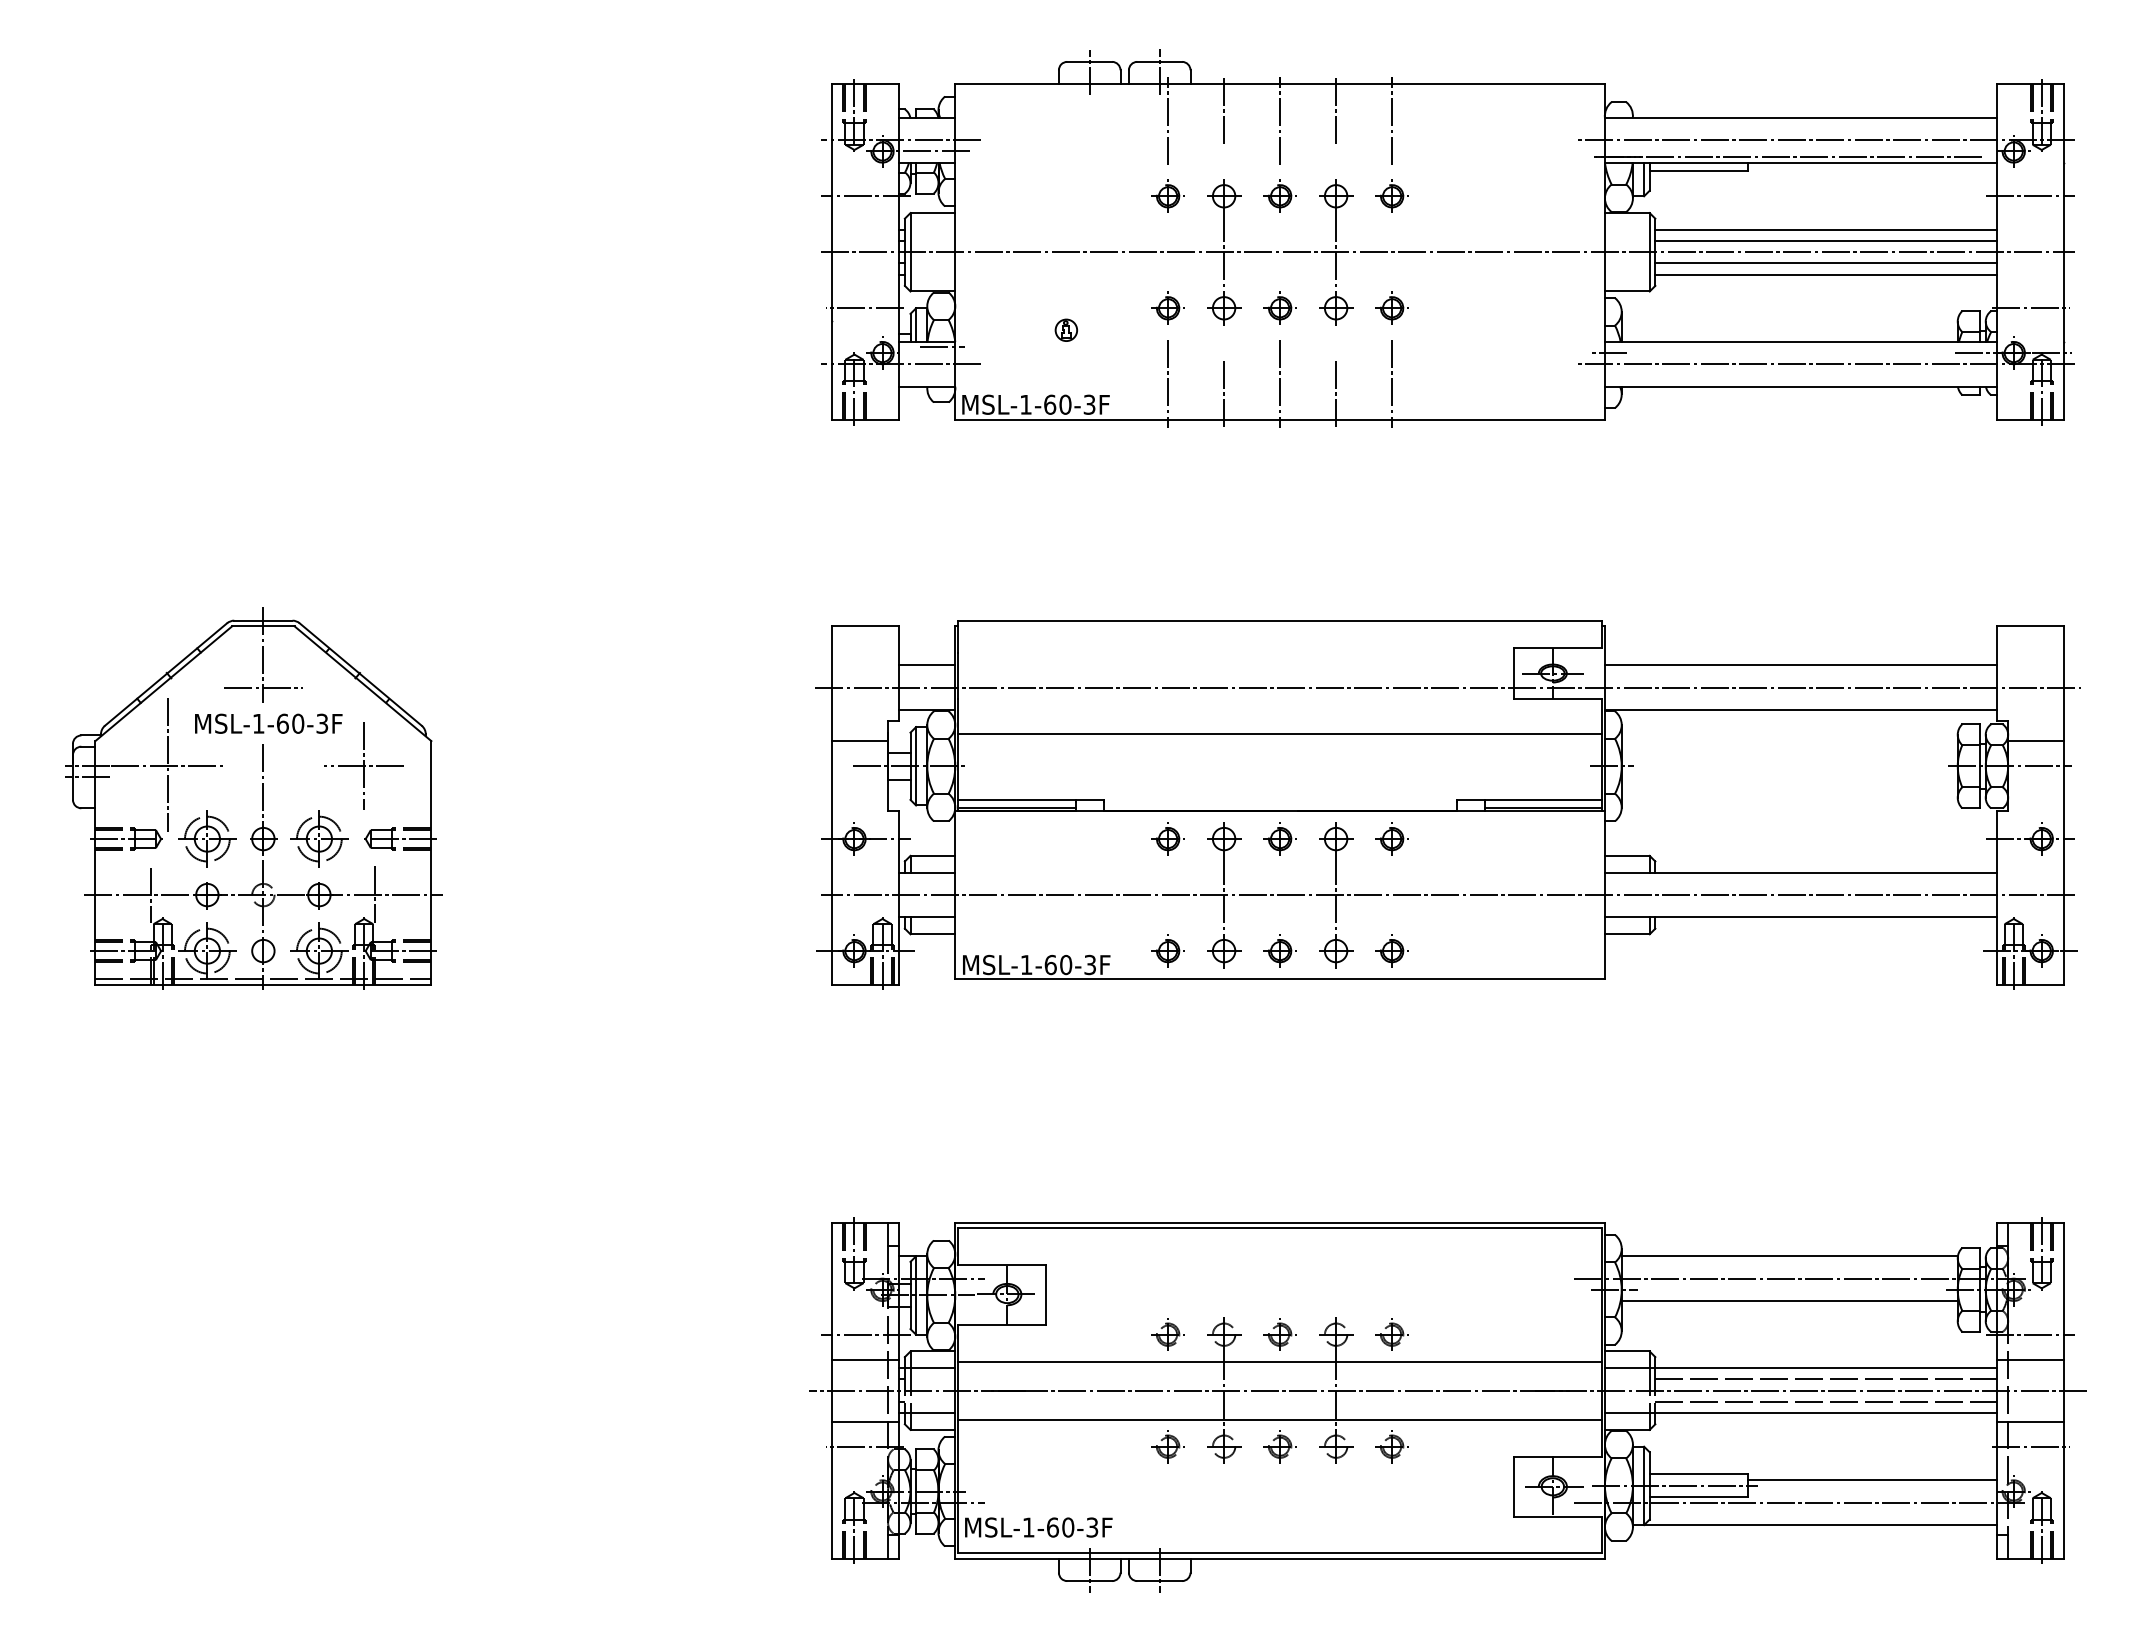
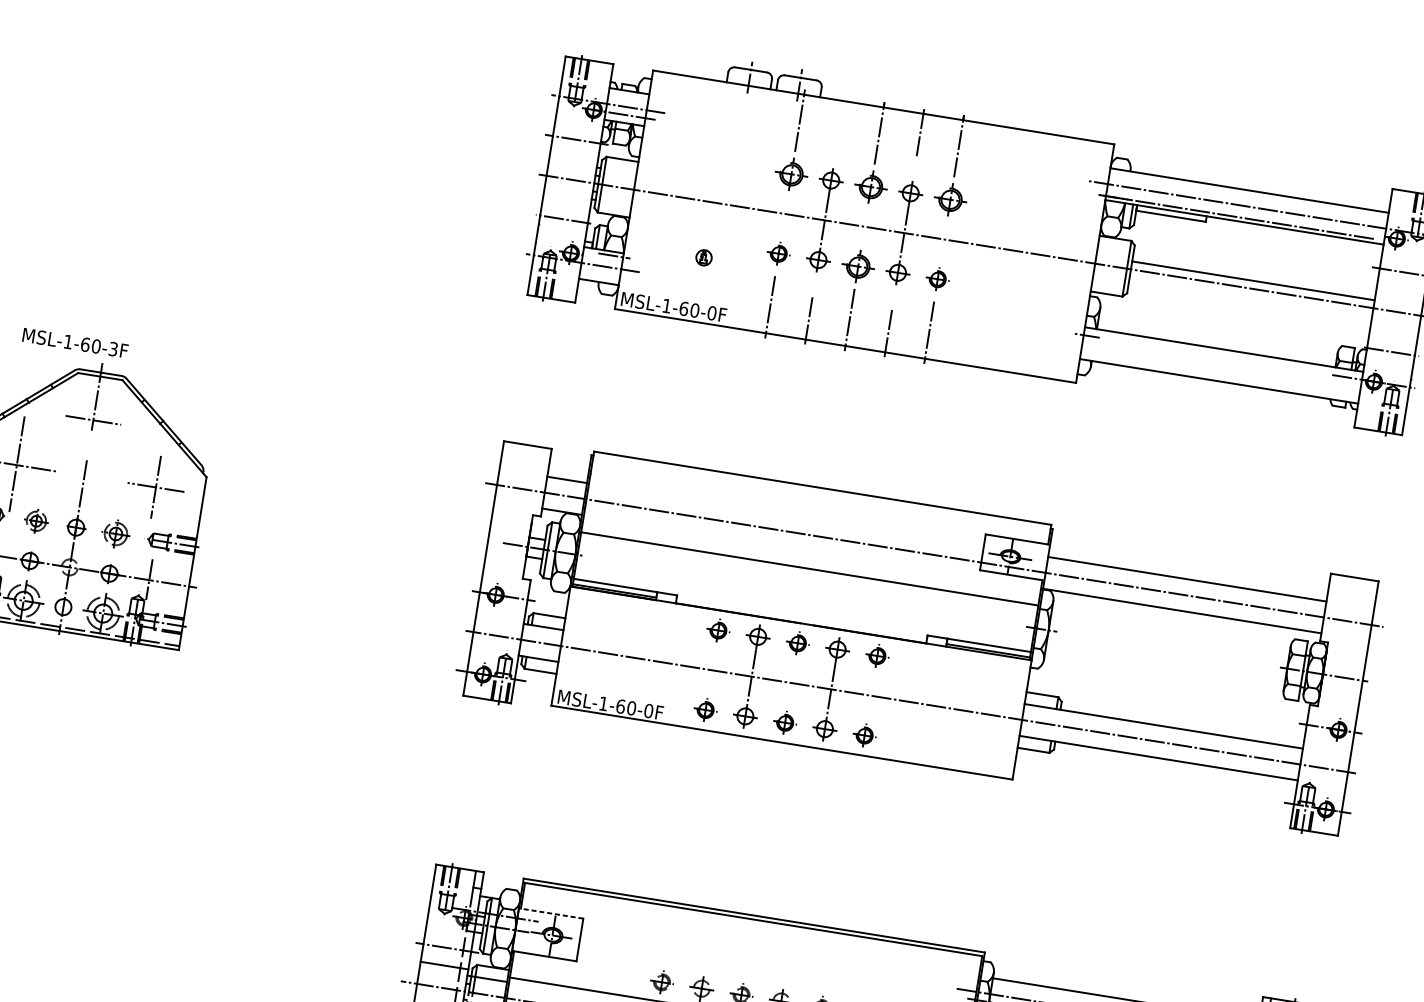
line: (1224, 110) -> (841, 119), removed
part: (1167, 195) -> (791, 173), size x1.4
part: (1279, 195) -> (870, 186), size x1.4
part: (1391, 195) -> (950, 199), size x1.4
line: (1825, 229) -> (1254, 272), removed
line: (1825, 263) -> (1250, 296), removed
line: (1825, 274) -> (1249, 304), removed
part: (1279, 307) -> (857, 265), size x1.4
line: (1825, 364) -> (1239, 368), removed
text: (1089, 404) -> (712, 313), MSL-1-60-3F -> MSL-1-60-0F
text: (268, 723) -> (75, 342), moved
line: (860, 741) -> (511, 526), removed
line: (2036, 741) -> (1345, 660), removed
part: (207, 838) -> (36, 520), size x0.6
part: (319, 838) -> (116, 533), size x0.7
text: (1090, 965) -> (648, 711), MSL-1-60-3F -> MSL-1-60-0F
line: (1002, 1264) -> (552, 913), solid -> dashed

